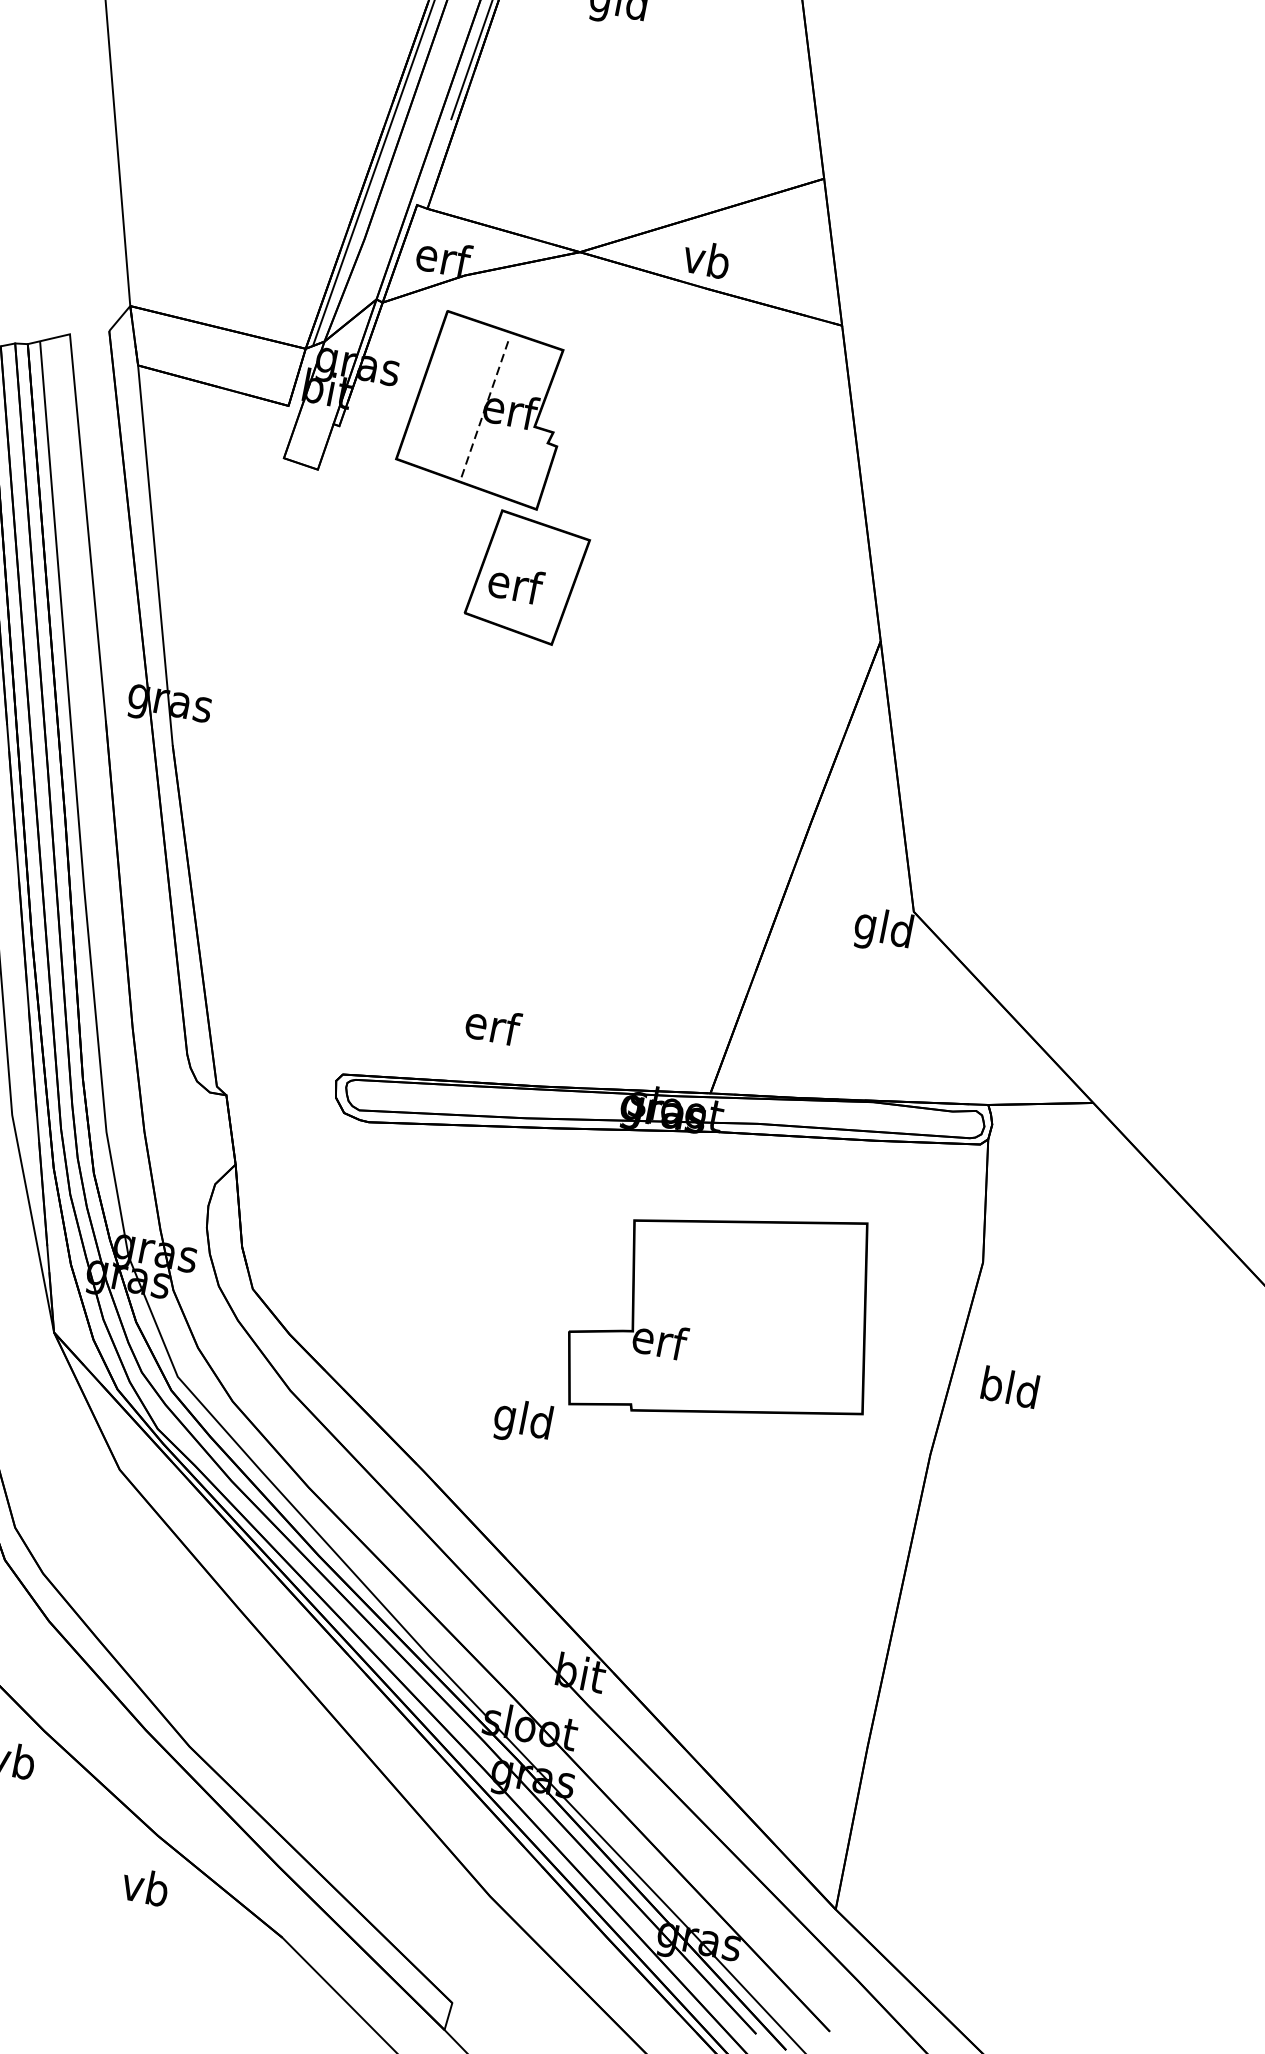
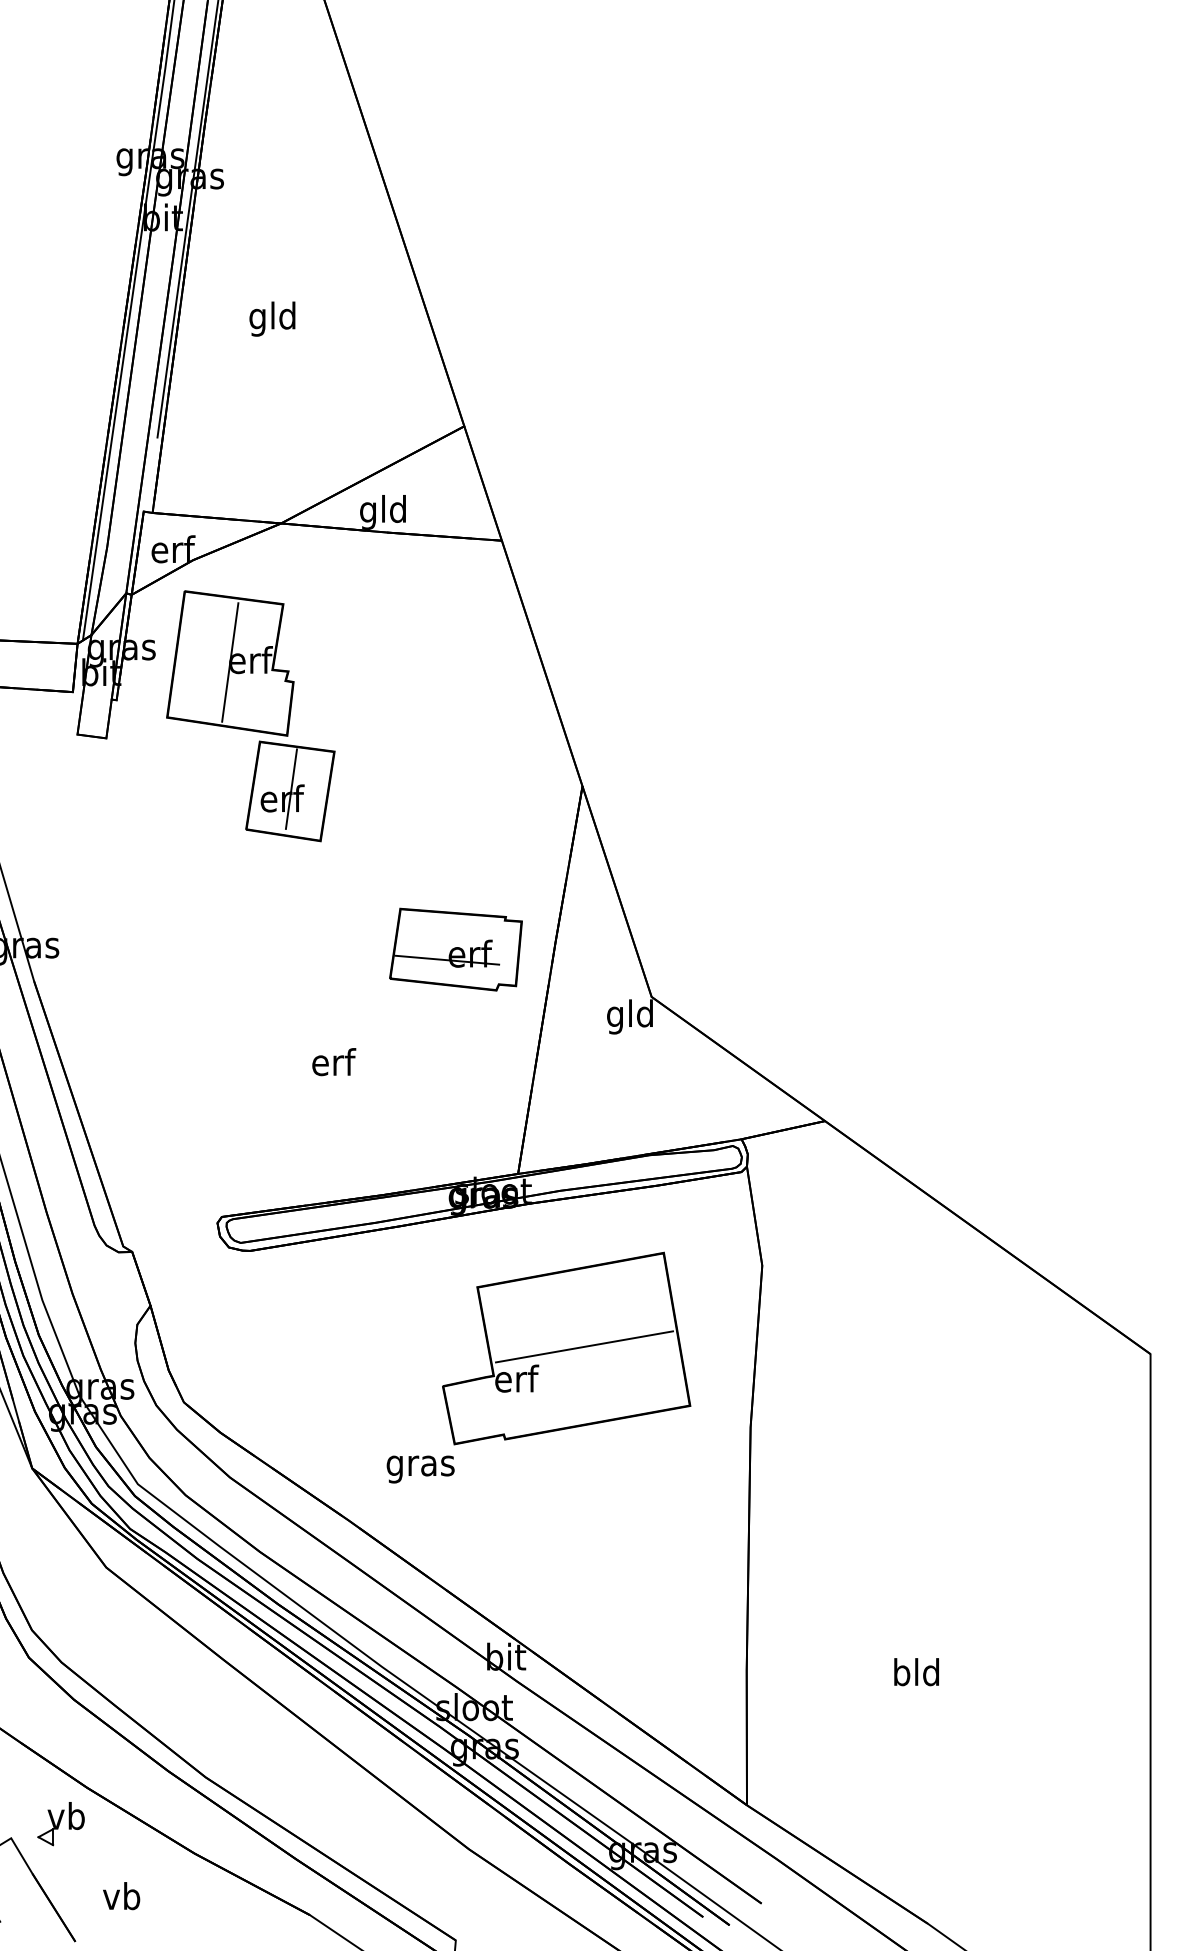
text: (704, 263) -> (382, 512), vb -> gld
line: (485, 407) -> (230, 662), dashed -> solid
line: (527, 574) -> (290, 788), added
part: (688, 807) -> (455, 949), added
text: (493, 1026) -> (334, 1062), moved
line: (749, 1317) -> (584, 1346), added
text: (1009, 1387) -> (916, 1672), moved
text: (523, 1421) -> (420, 1465), gld -> gras
text: (145, 1887) -> (121, 1896), moved

